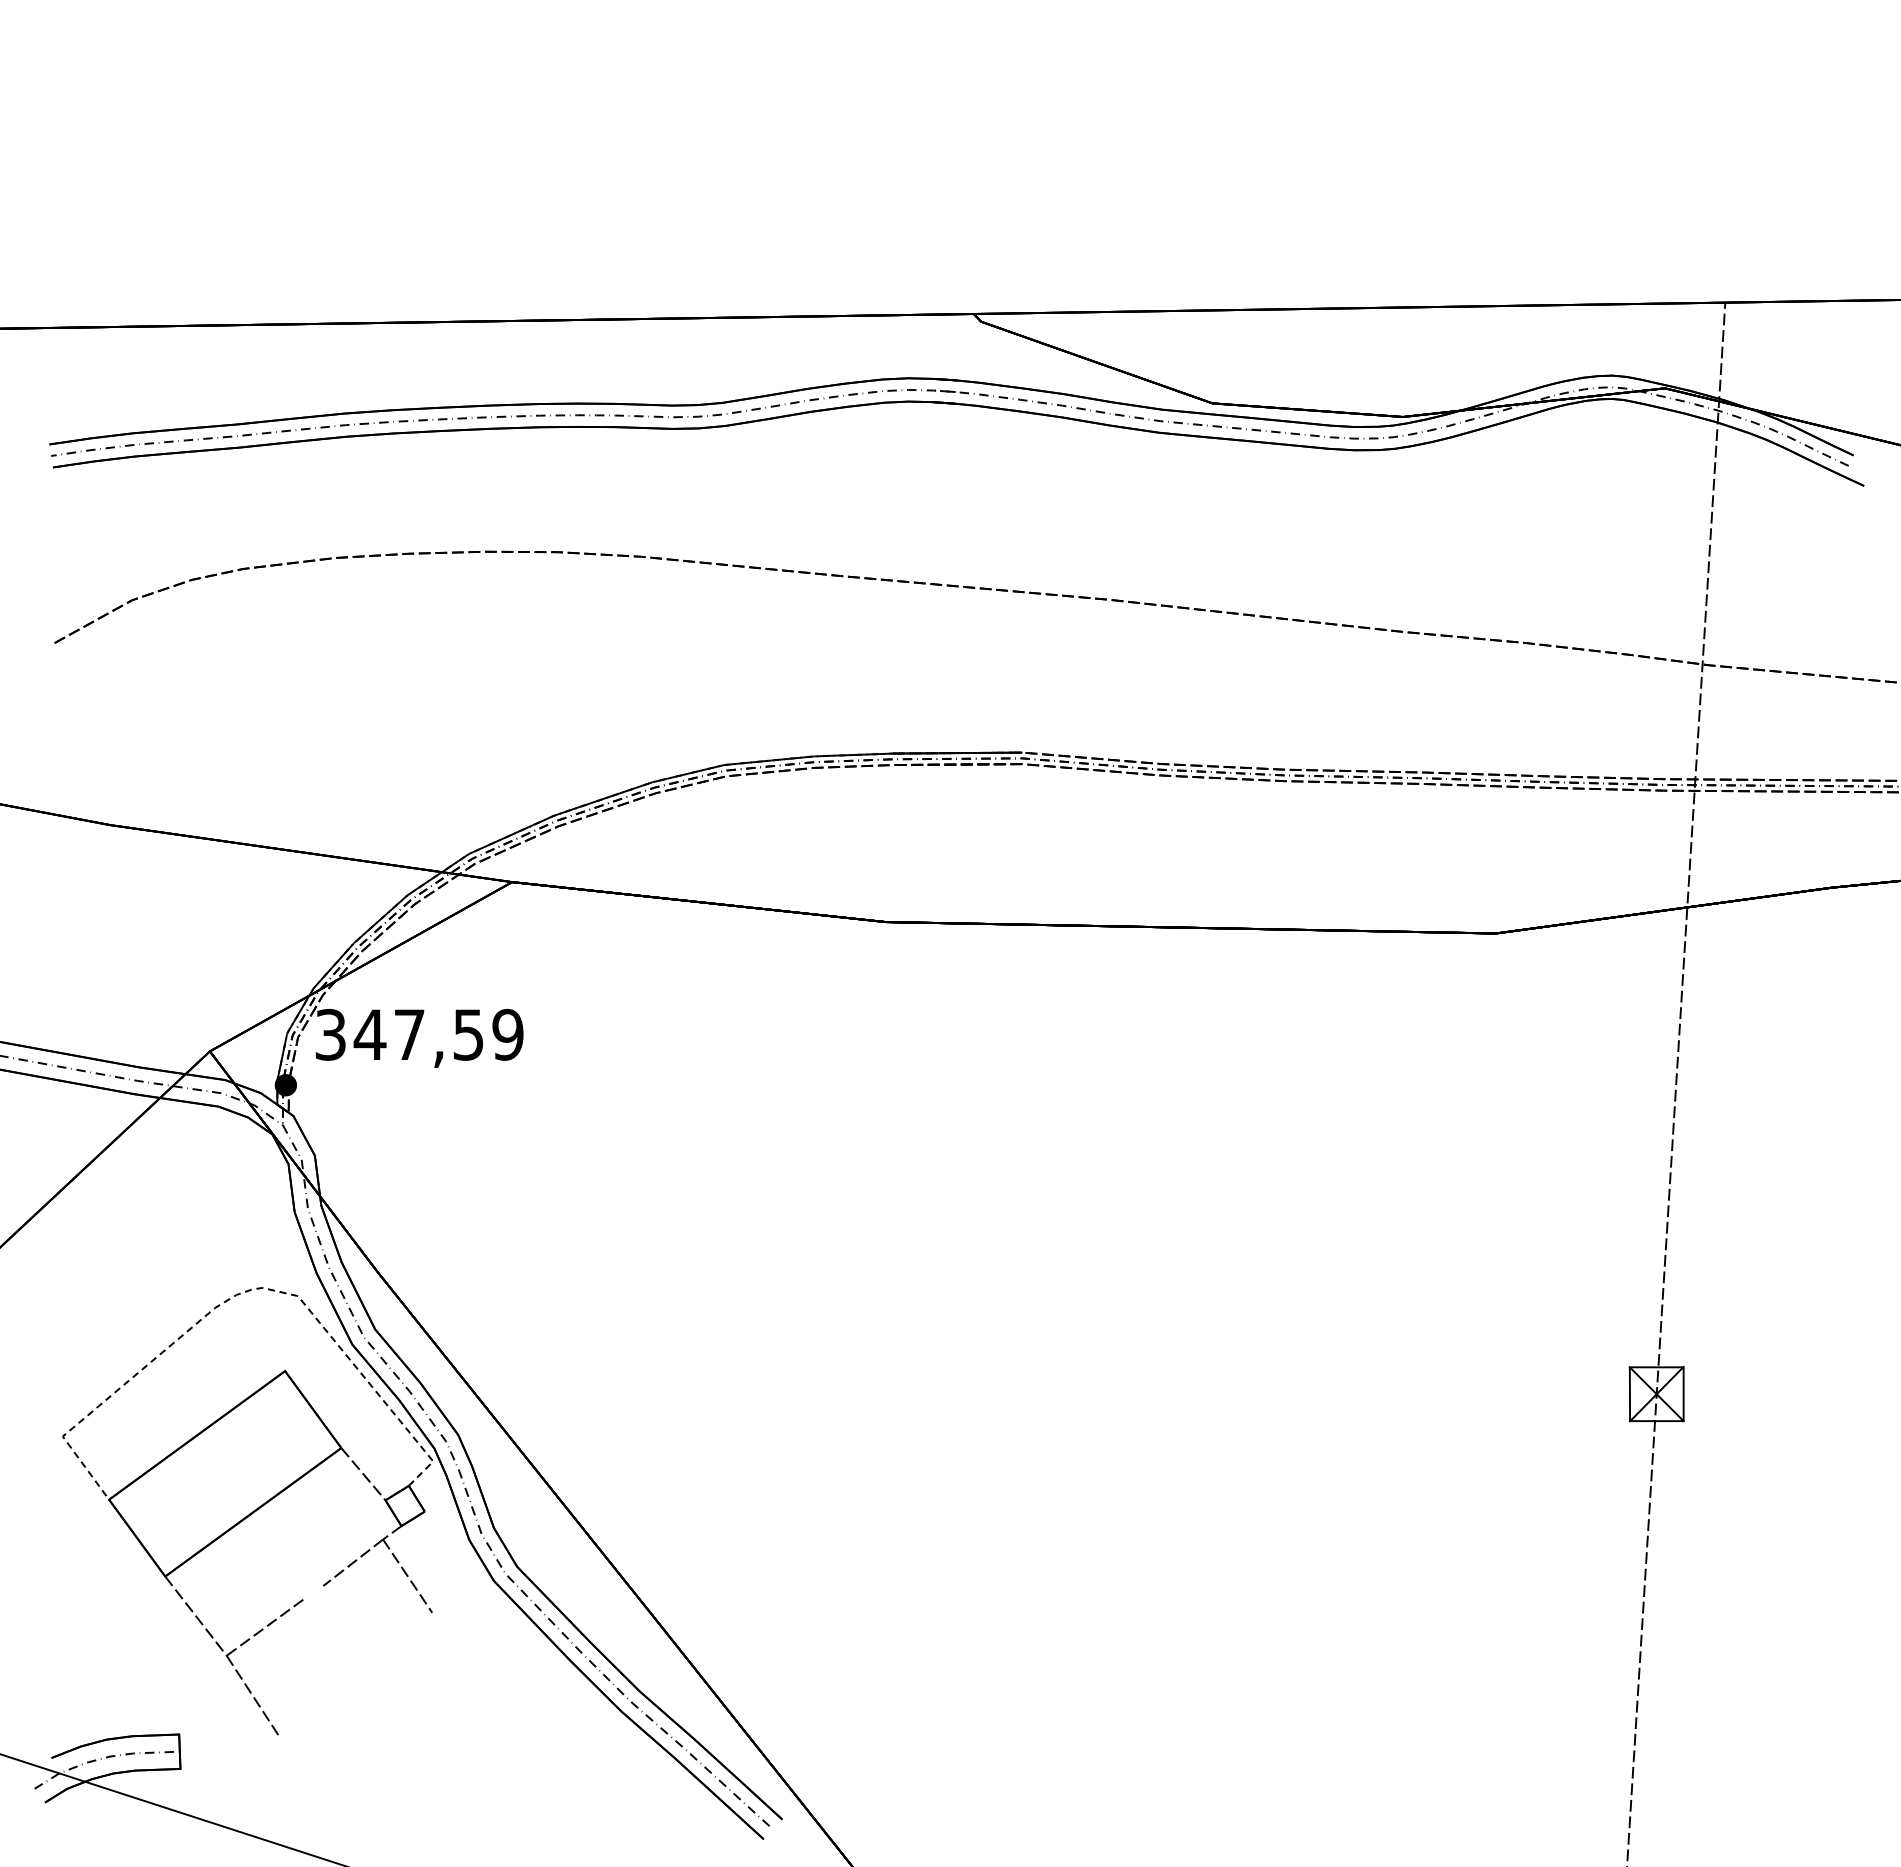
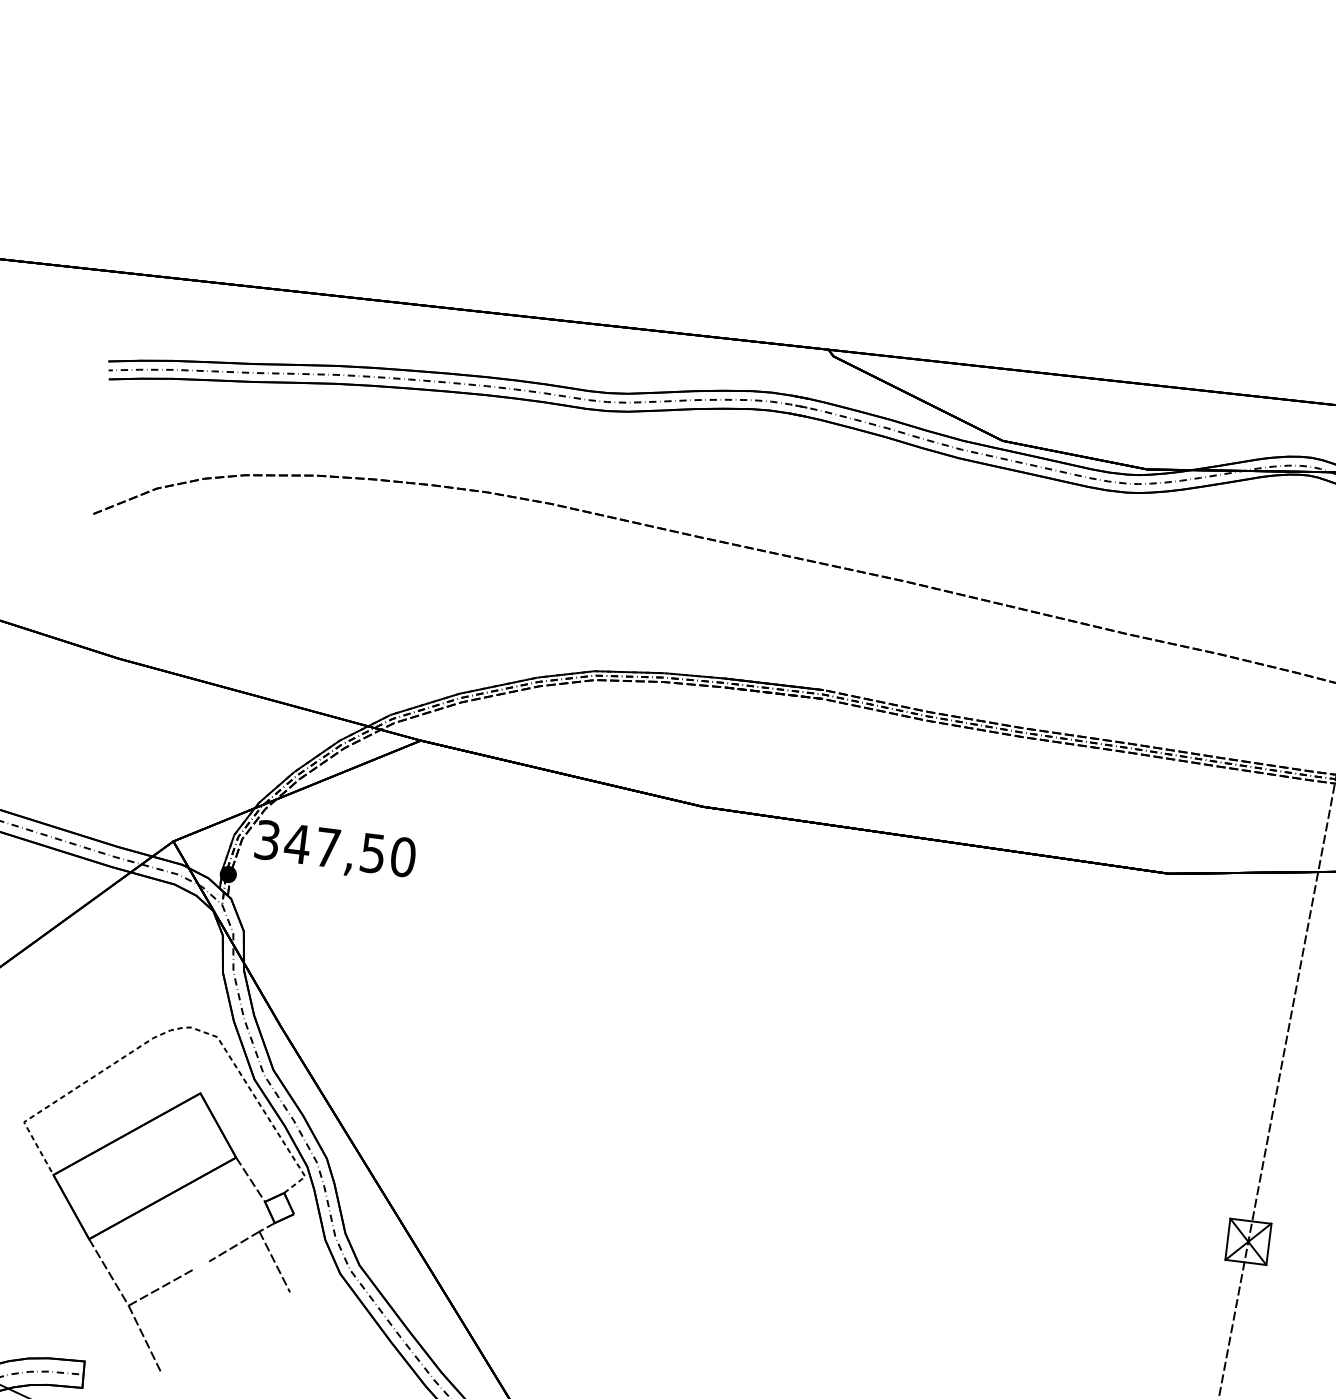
text: (507, 1034) -> (402, 856), 347,59 -> 347,50

